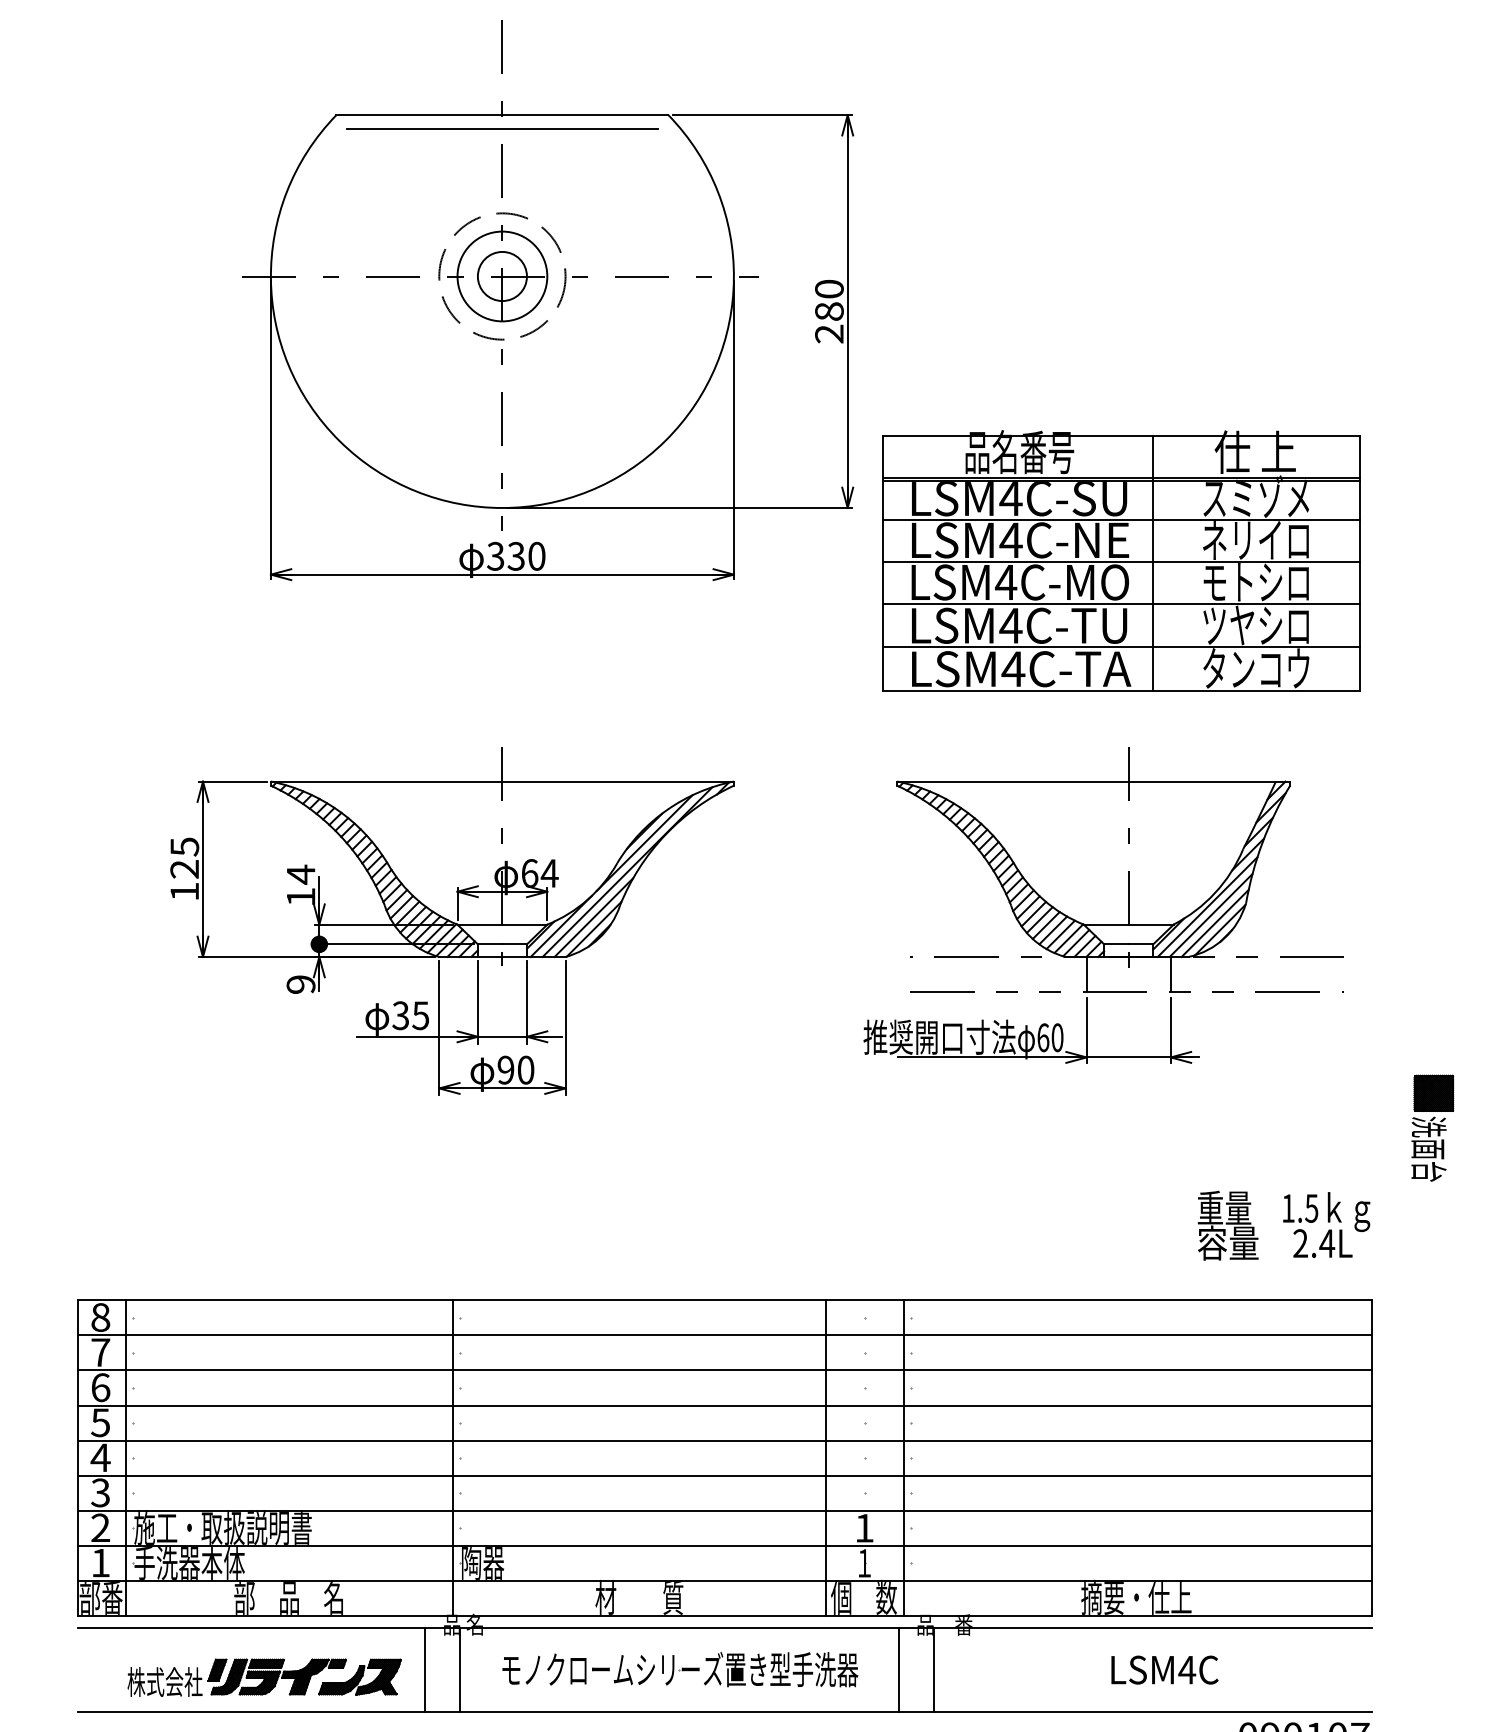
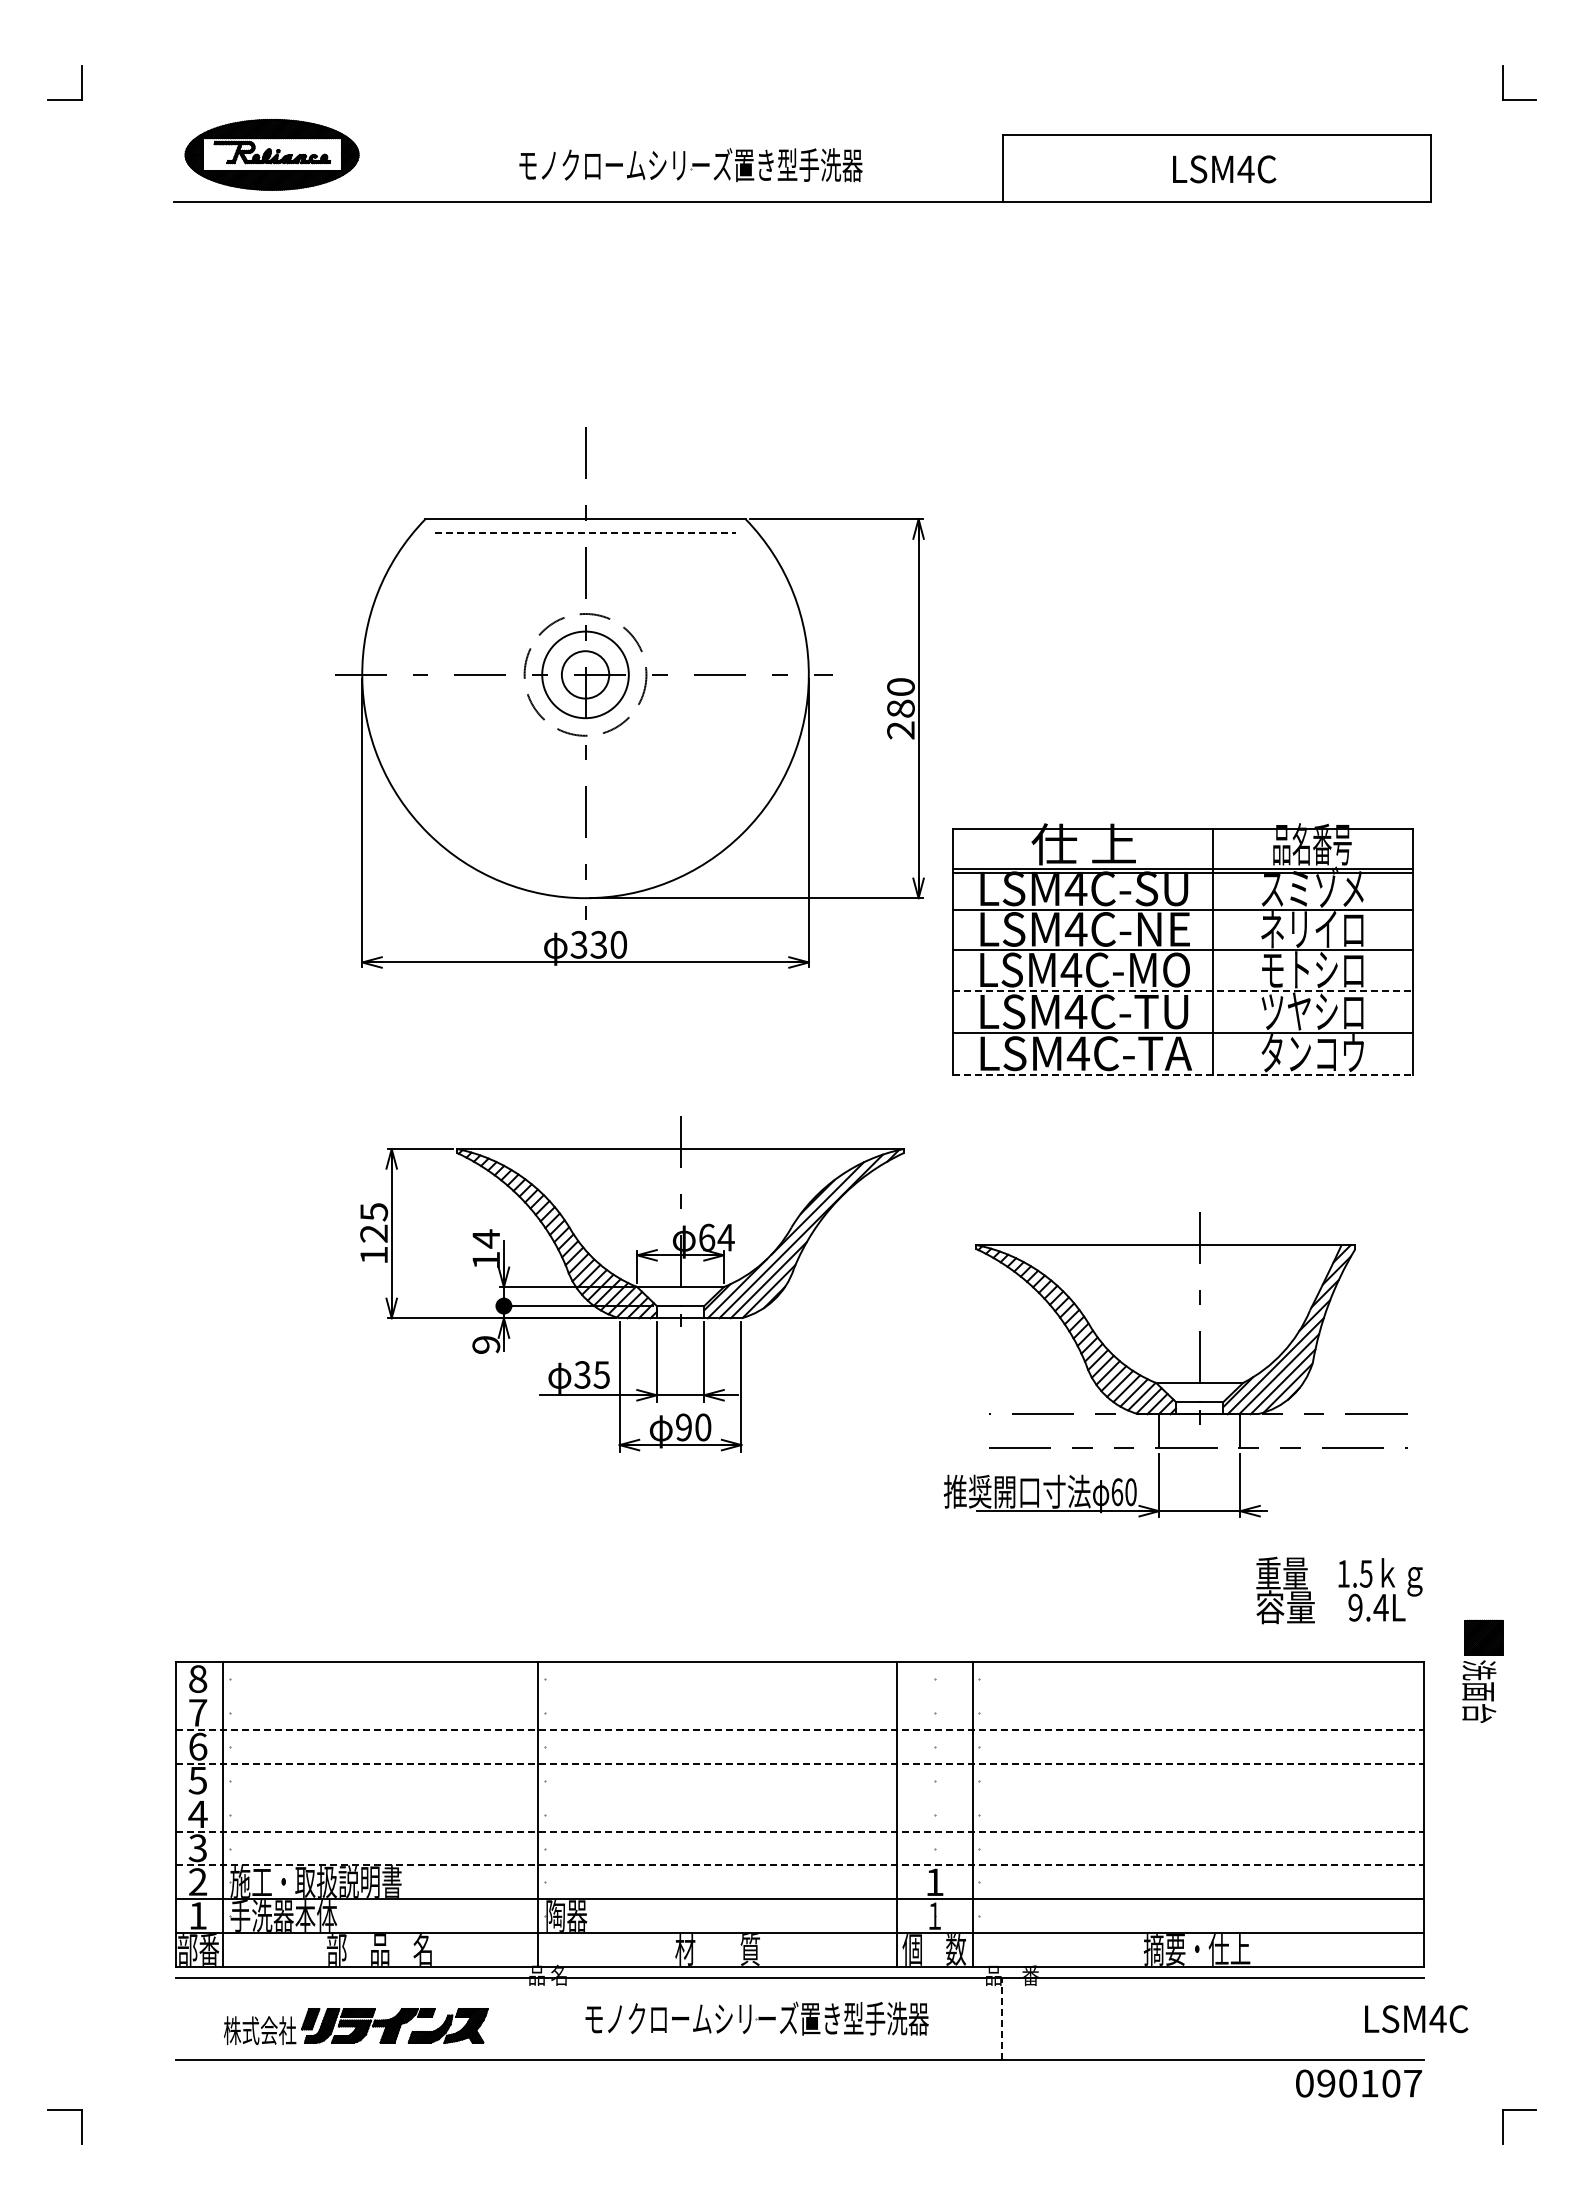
line: (502, 128) -> (585, 532), solid -> dashed
text: (1018, 452) -> (1083, 844), 品名番号 -> 仕 上
text: (1255, 452) -> (1311, 844), 仕 上 -> 品名番号
line: (1122, 604) -> (1183, 991), solid -> dashed
line: (1122, 690) -> (1183, 1074), solid -> dashed
part: (1103, 905) -> (1175, 1364), moved
part: (452, 921) -> (632, 1284), moved
part: (1432, 1127) -> (1482, 1670), moved
text: (1300, 1243) -> (1355, 1607), 2.4L -> 9.4L
line: (724, 1335) -> (799, 1696), removed
line: (725, 1370) -> (800, 1730), solid -> dashed
line: (725, 1405) -> (800, 1763), solid -> dashed
line: (724, 1440) -> (799, 1797), removed
line: (725, 1475) -> (800, 1831), solid -> dashed
line: (725, 1510) -> (800, 1865), solid -> dashed
line: (424, 1669) -> (510, 2018), removed
line: (459, 1669) -> (544, 2018), removed
line: (899, 1669) -> (968, 2018), removed
line: (933, 1670) -> (1001, 2019), solid -> dashed
part: (1164, 1670) -> (1416, 2019), moved

